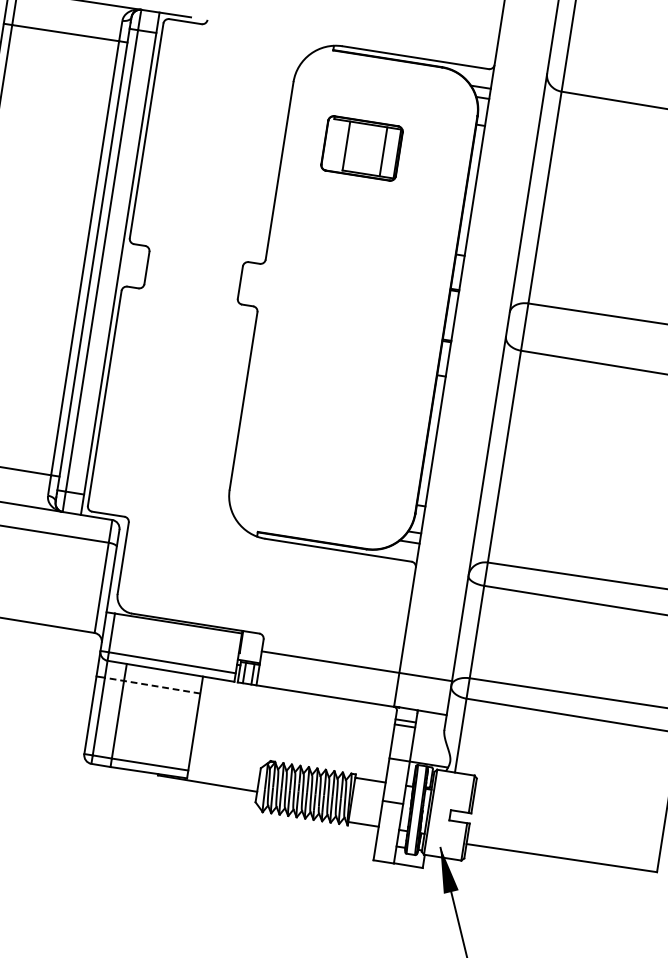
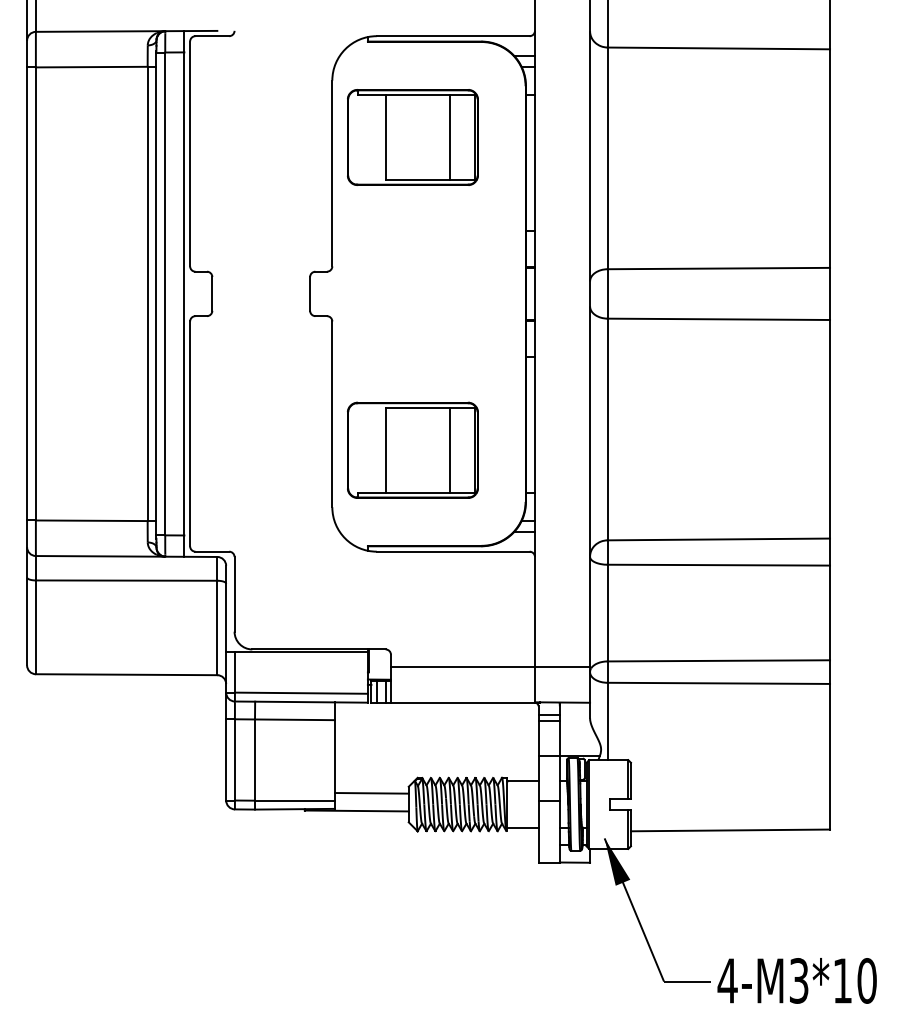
part: (361, 148) -> (412, 137), size x1.67
part: (314, 446) -> (412, 449), added
line: (152, 685) -> (284, 719), dashed -> solid
line: (224, 769) -> (371, 793), added

